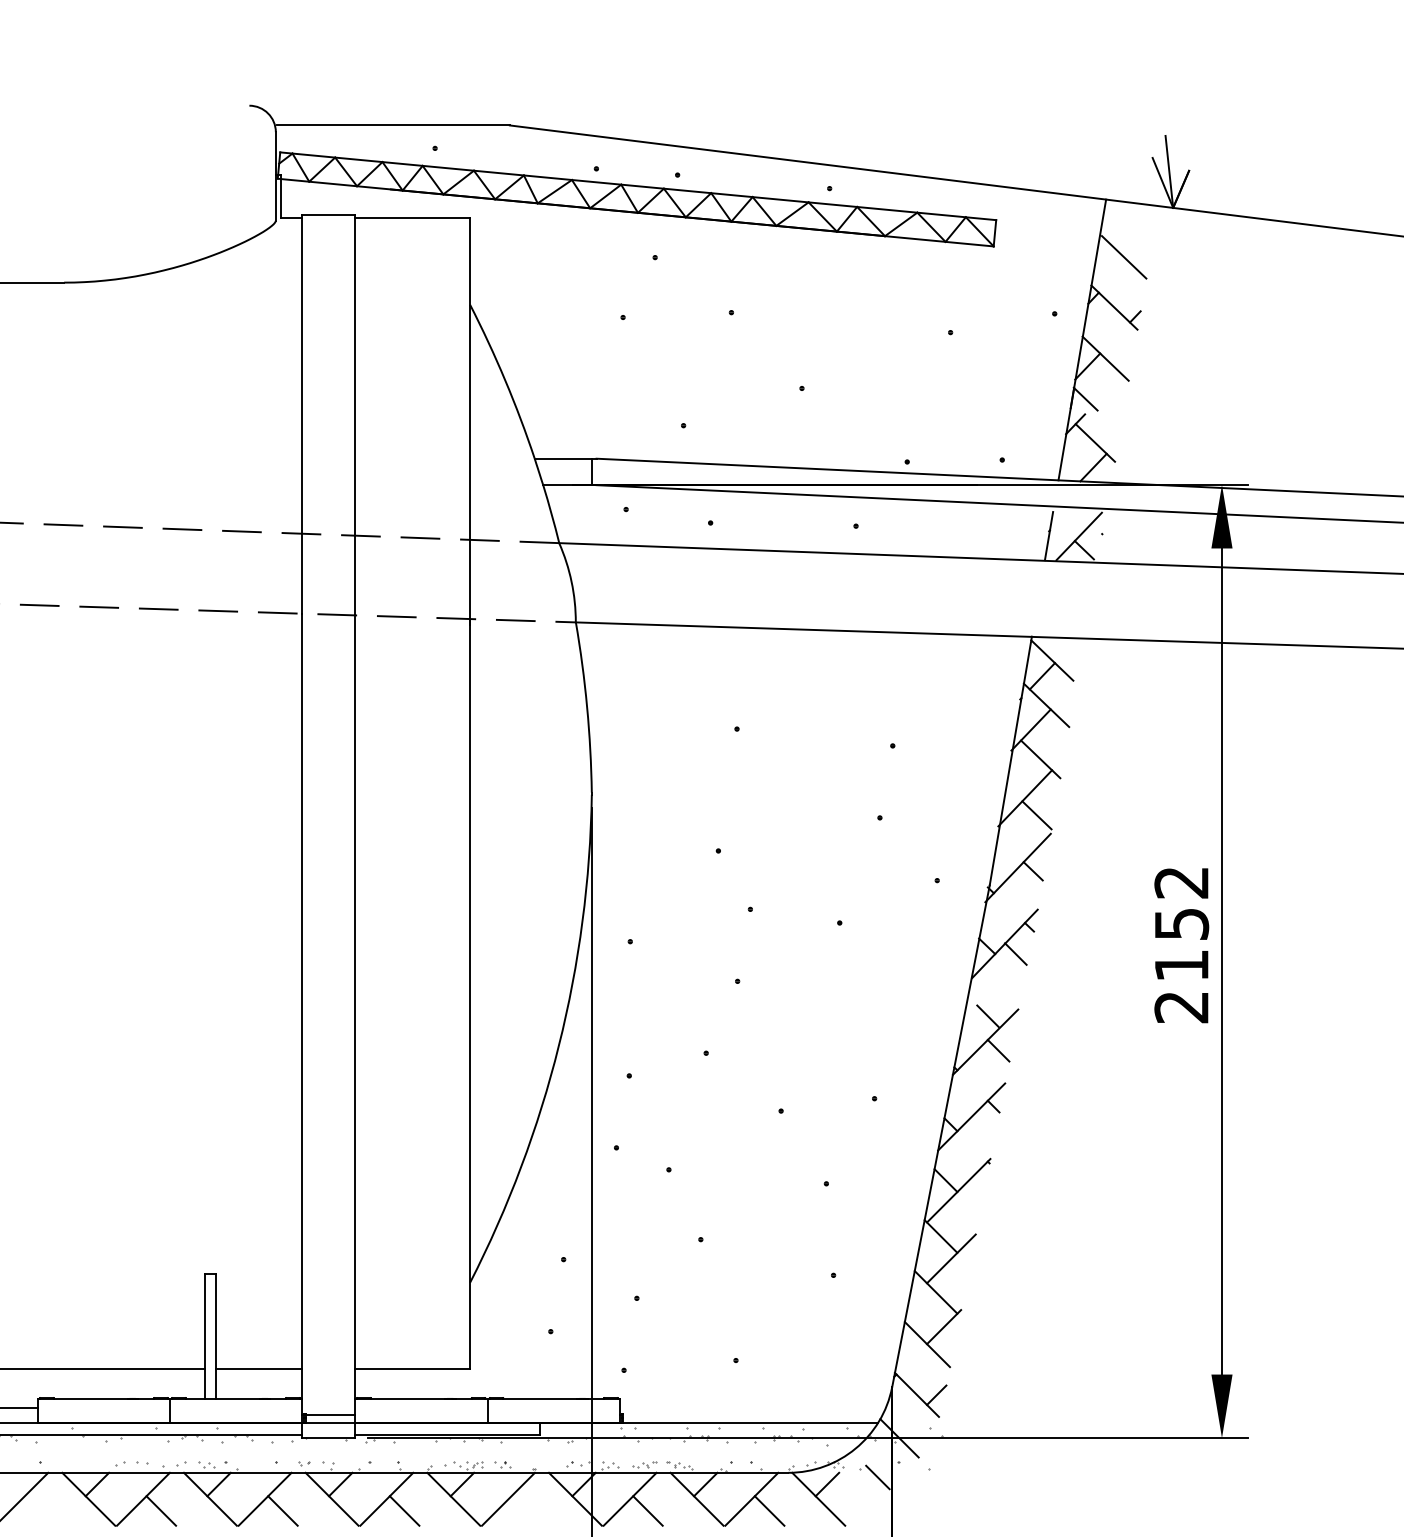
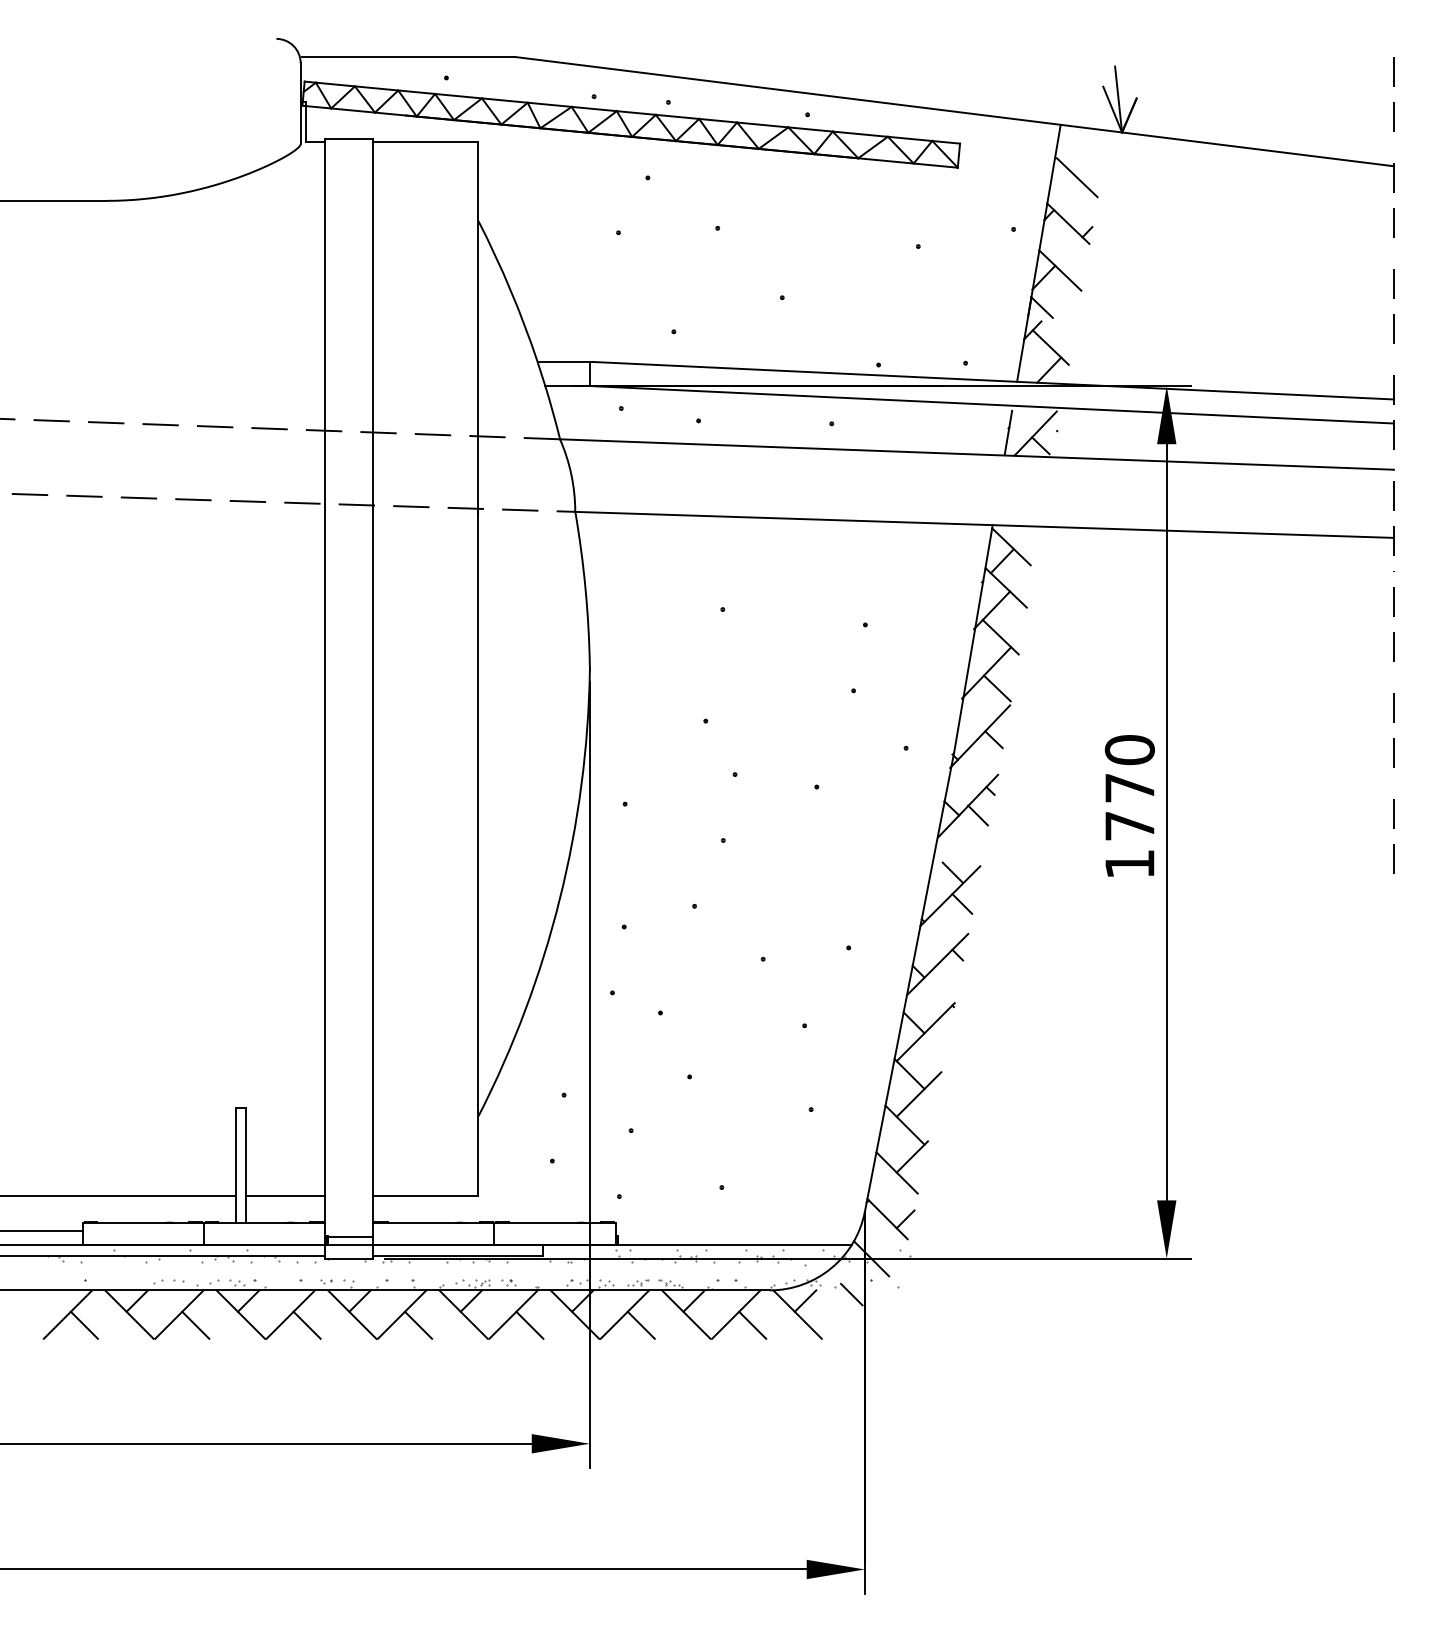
text: (1181, 944) -> (1129, 806), 2152 -> 1770
line: (38, 1510) -> (83, 1324), added
line: (525, 1510) -> (529, 1324), added

